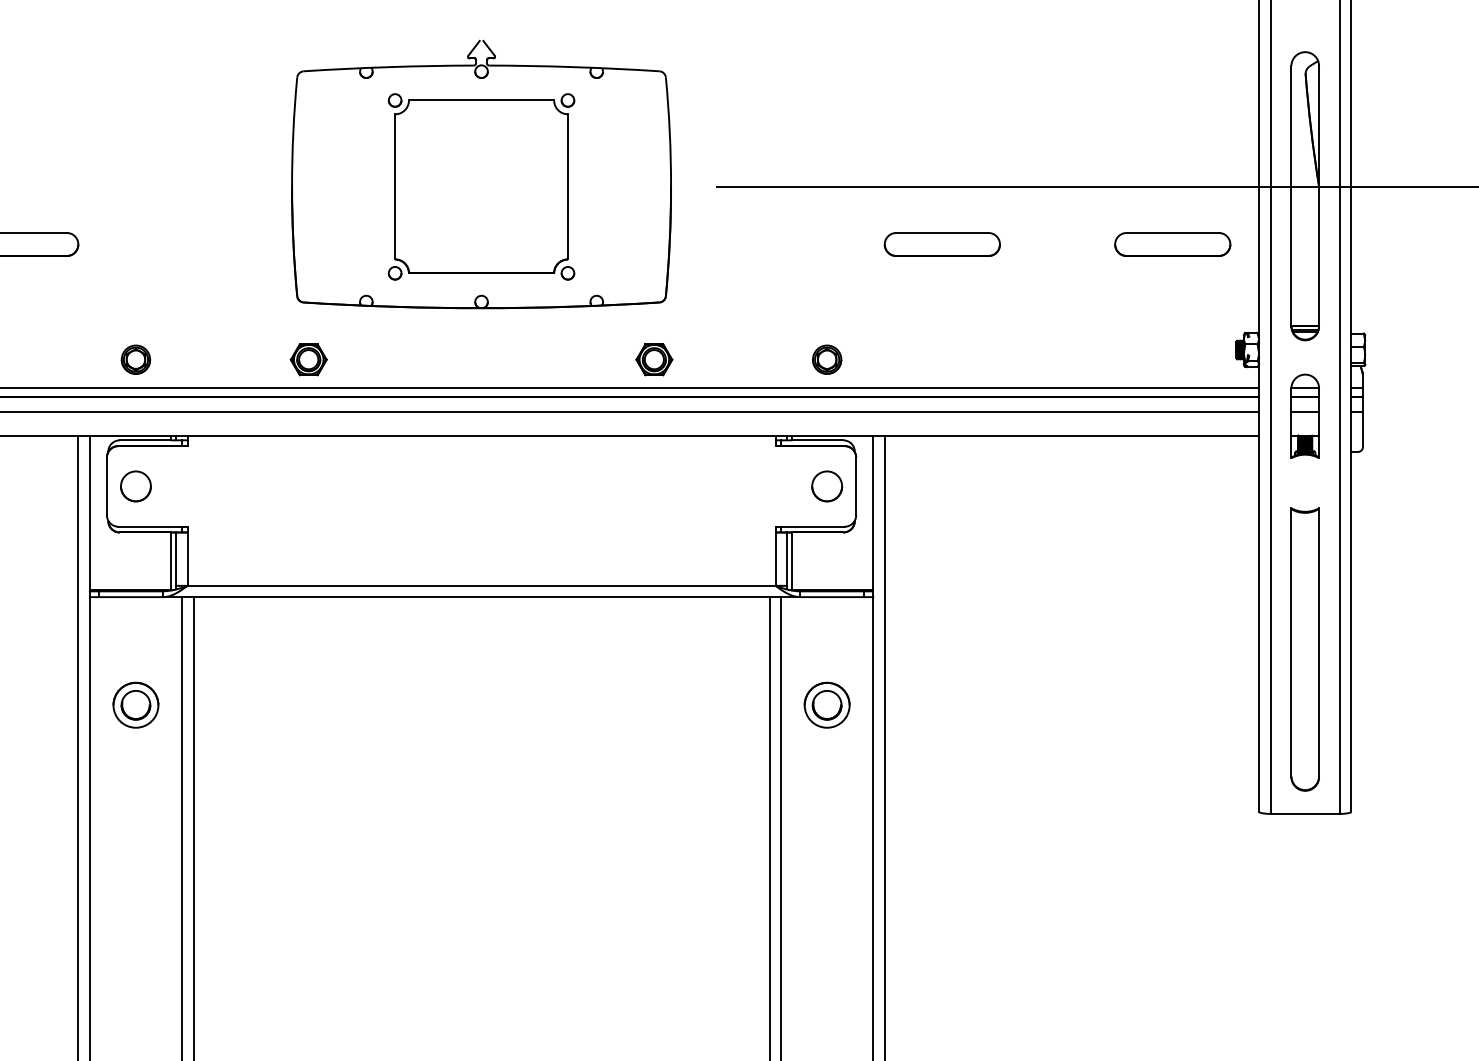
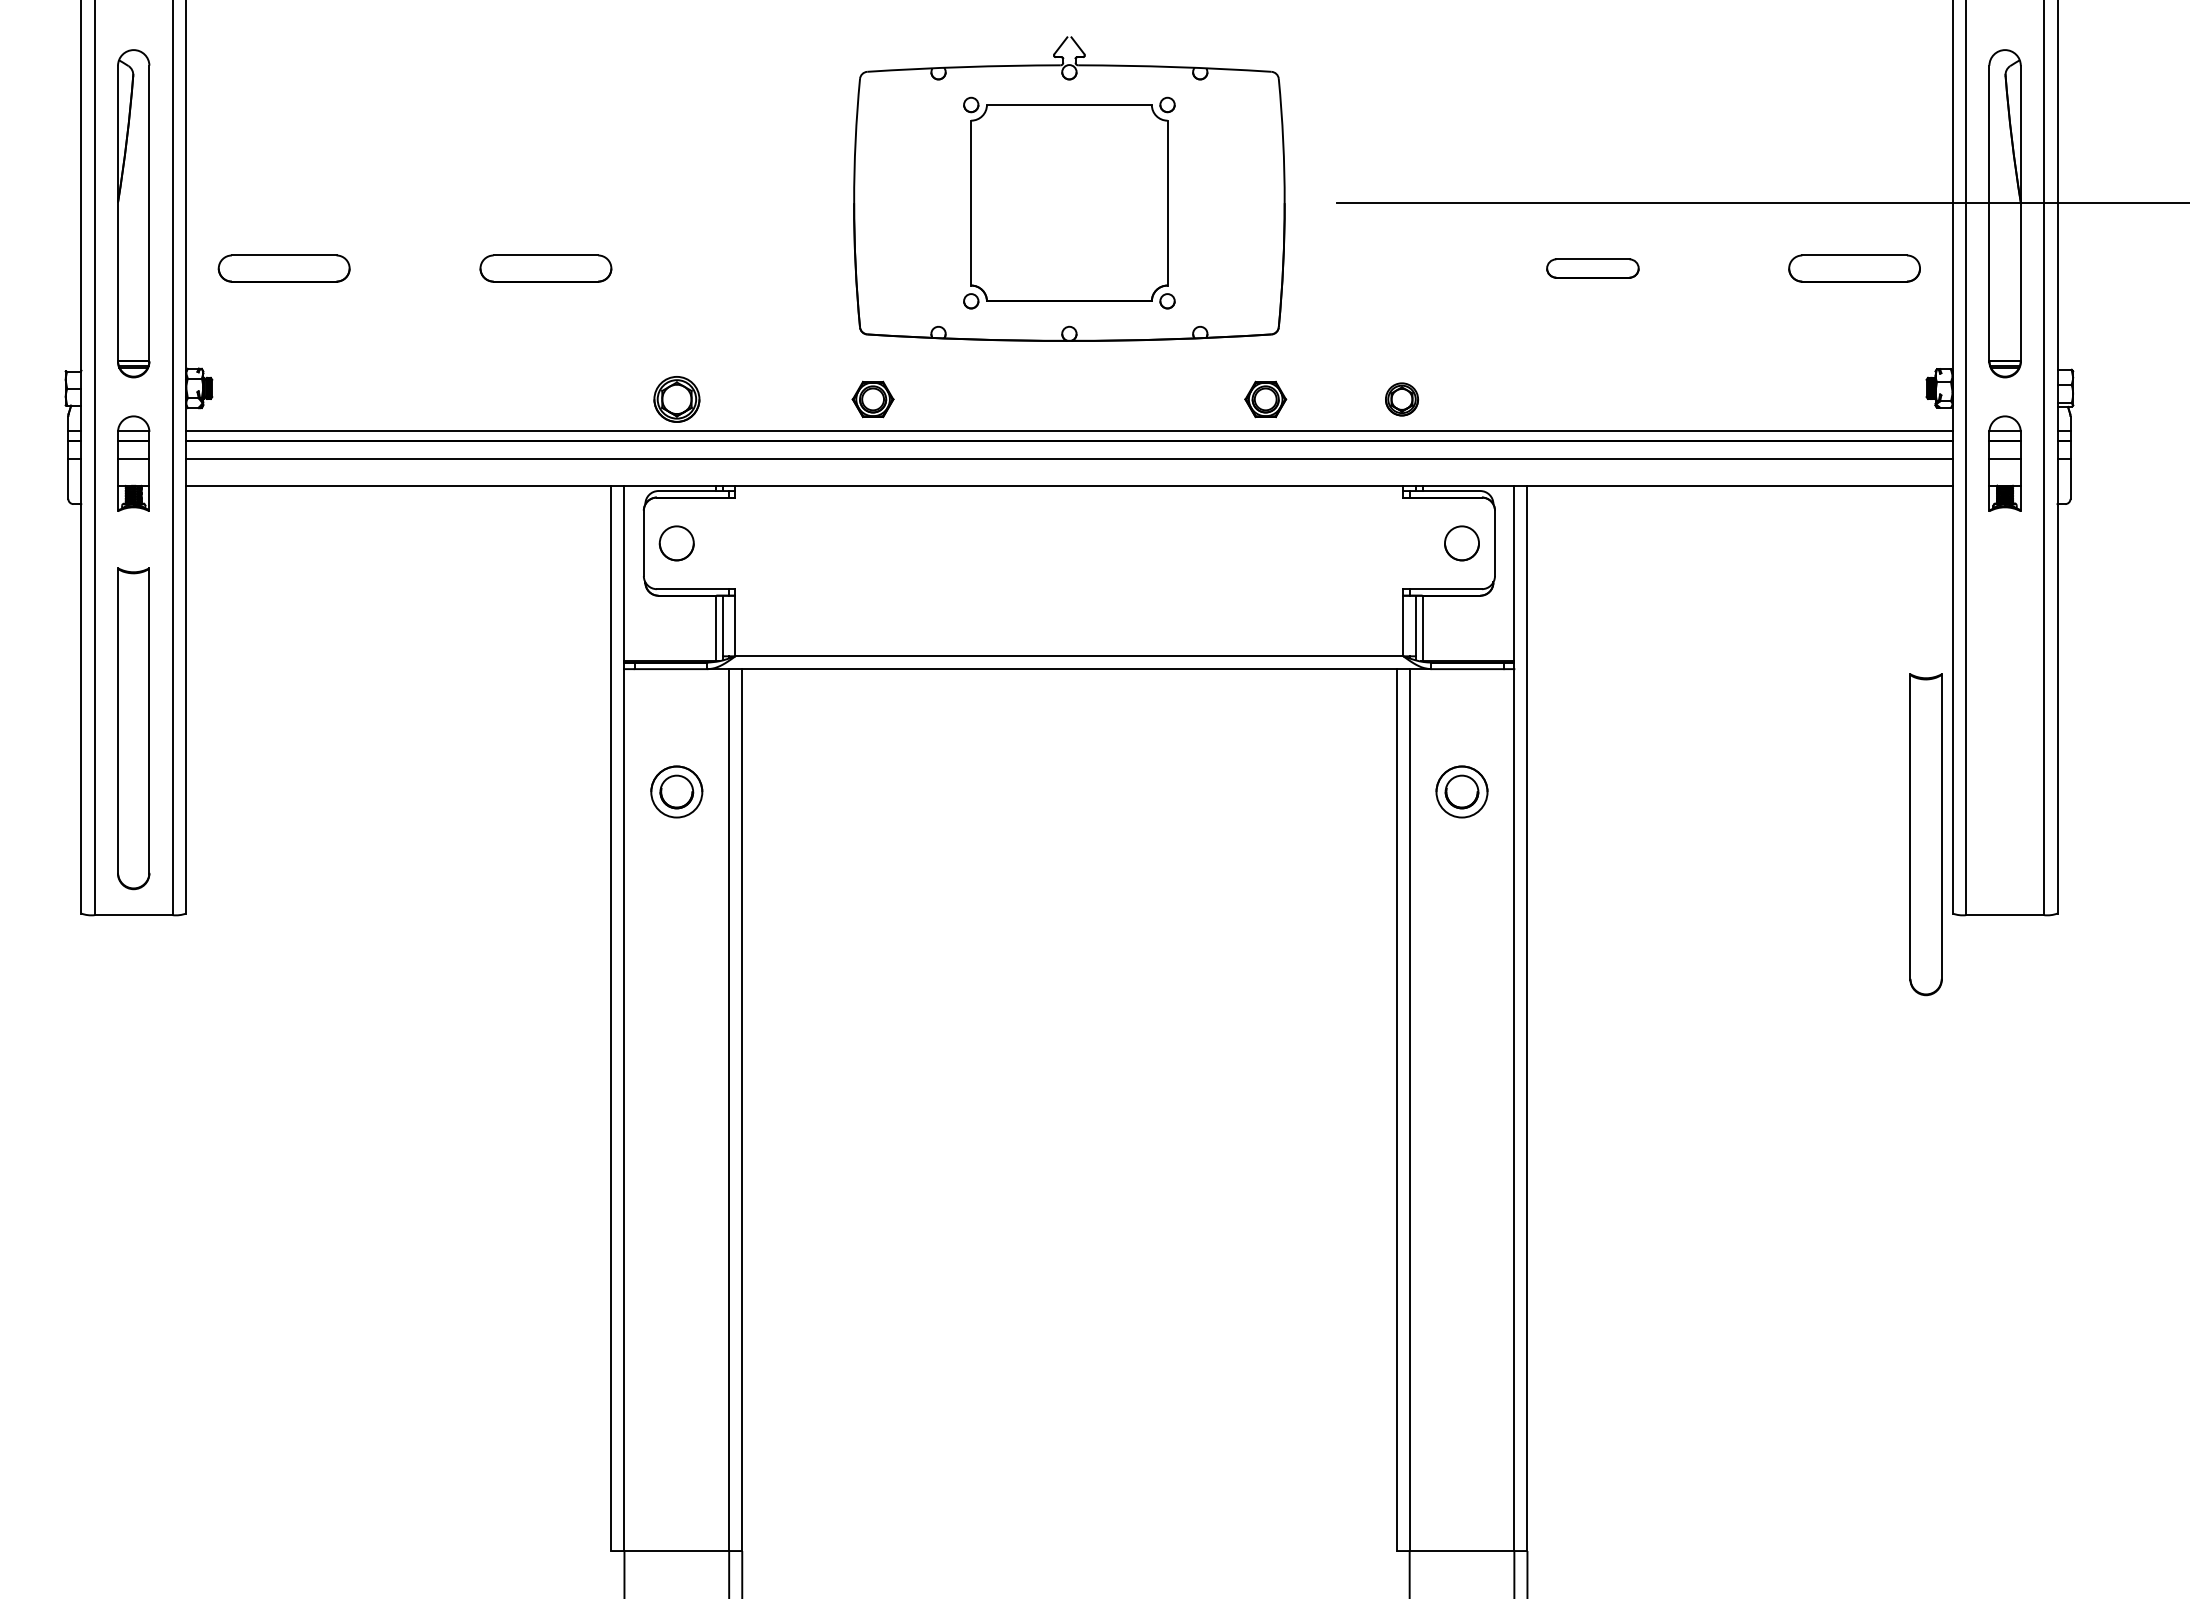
part: (942, 244) -> (1592, 268), size x0.7
part: (135, 359) -> (676, 399), size x1.4
part: (826, 359) -> (1401, 399), moved
part: (1304, 649) -> (1925, 834), moved

